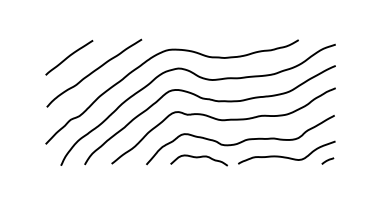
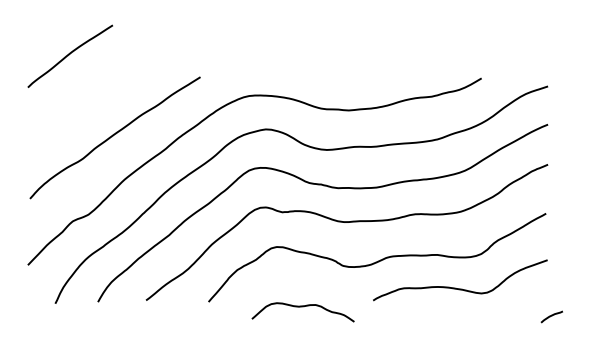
curve: (69, 57) -> (70, 55), moved
curve: (198, 158) -> (301, 308), moved
curve: (327, 160) -> (551, 315), moved

